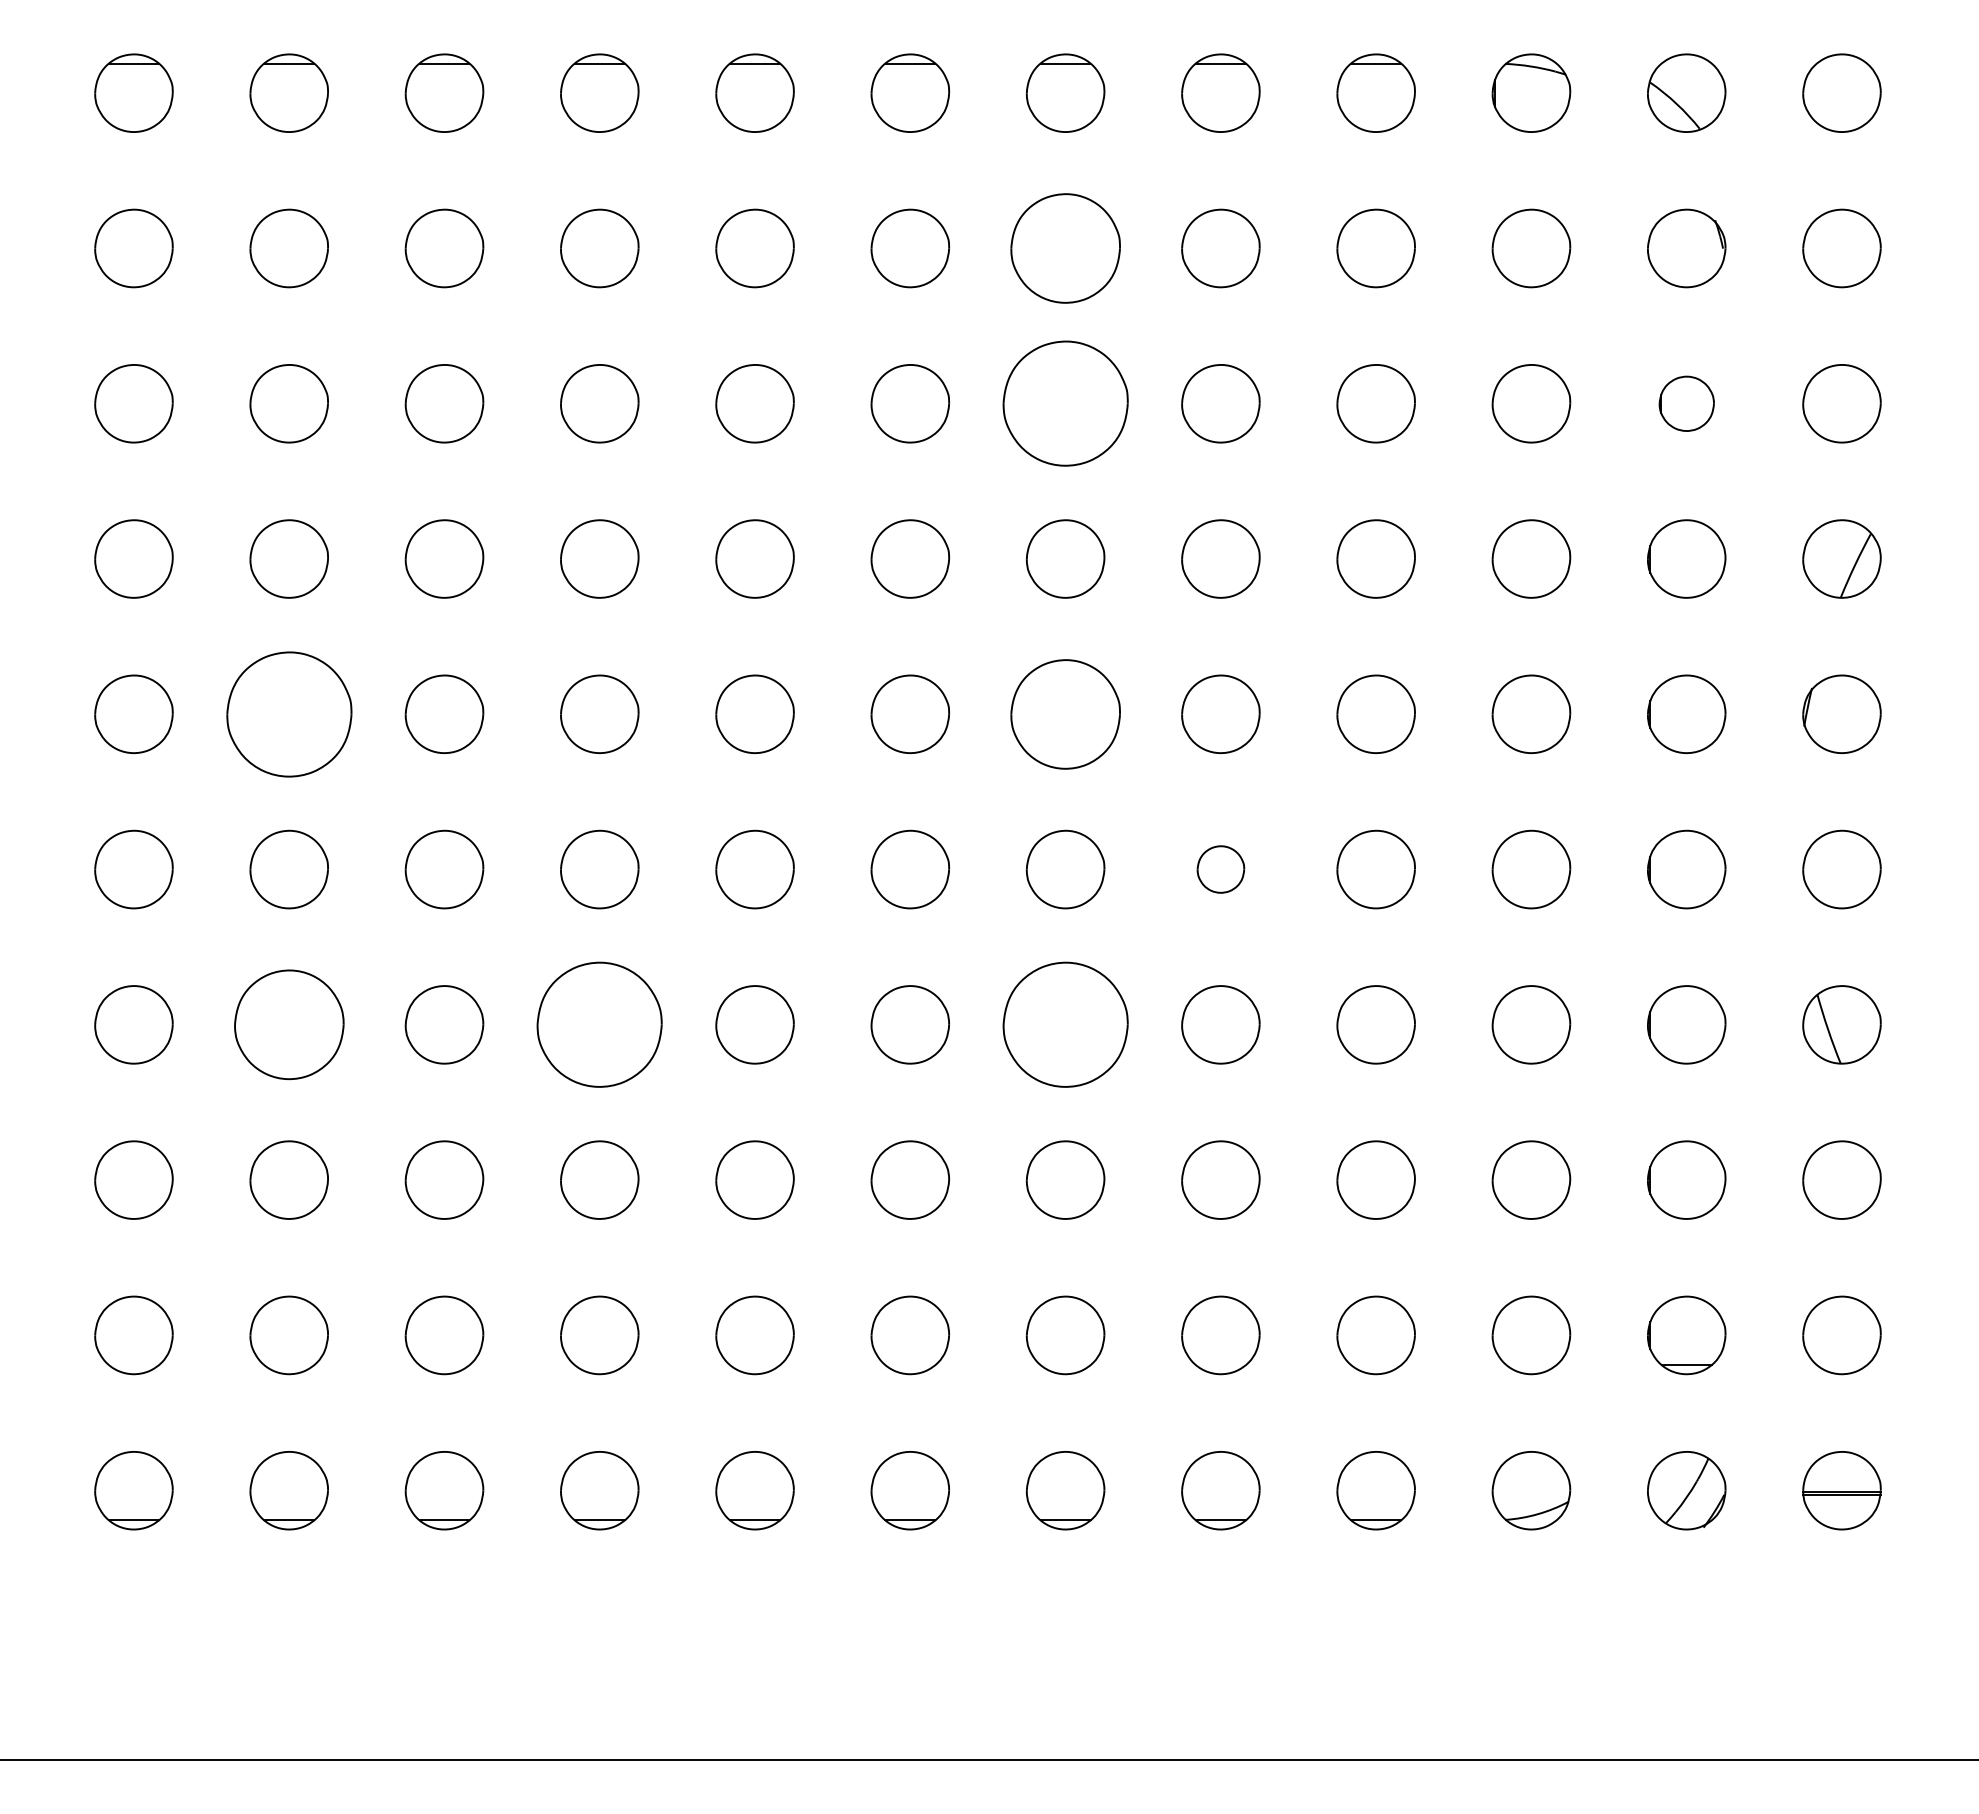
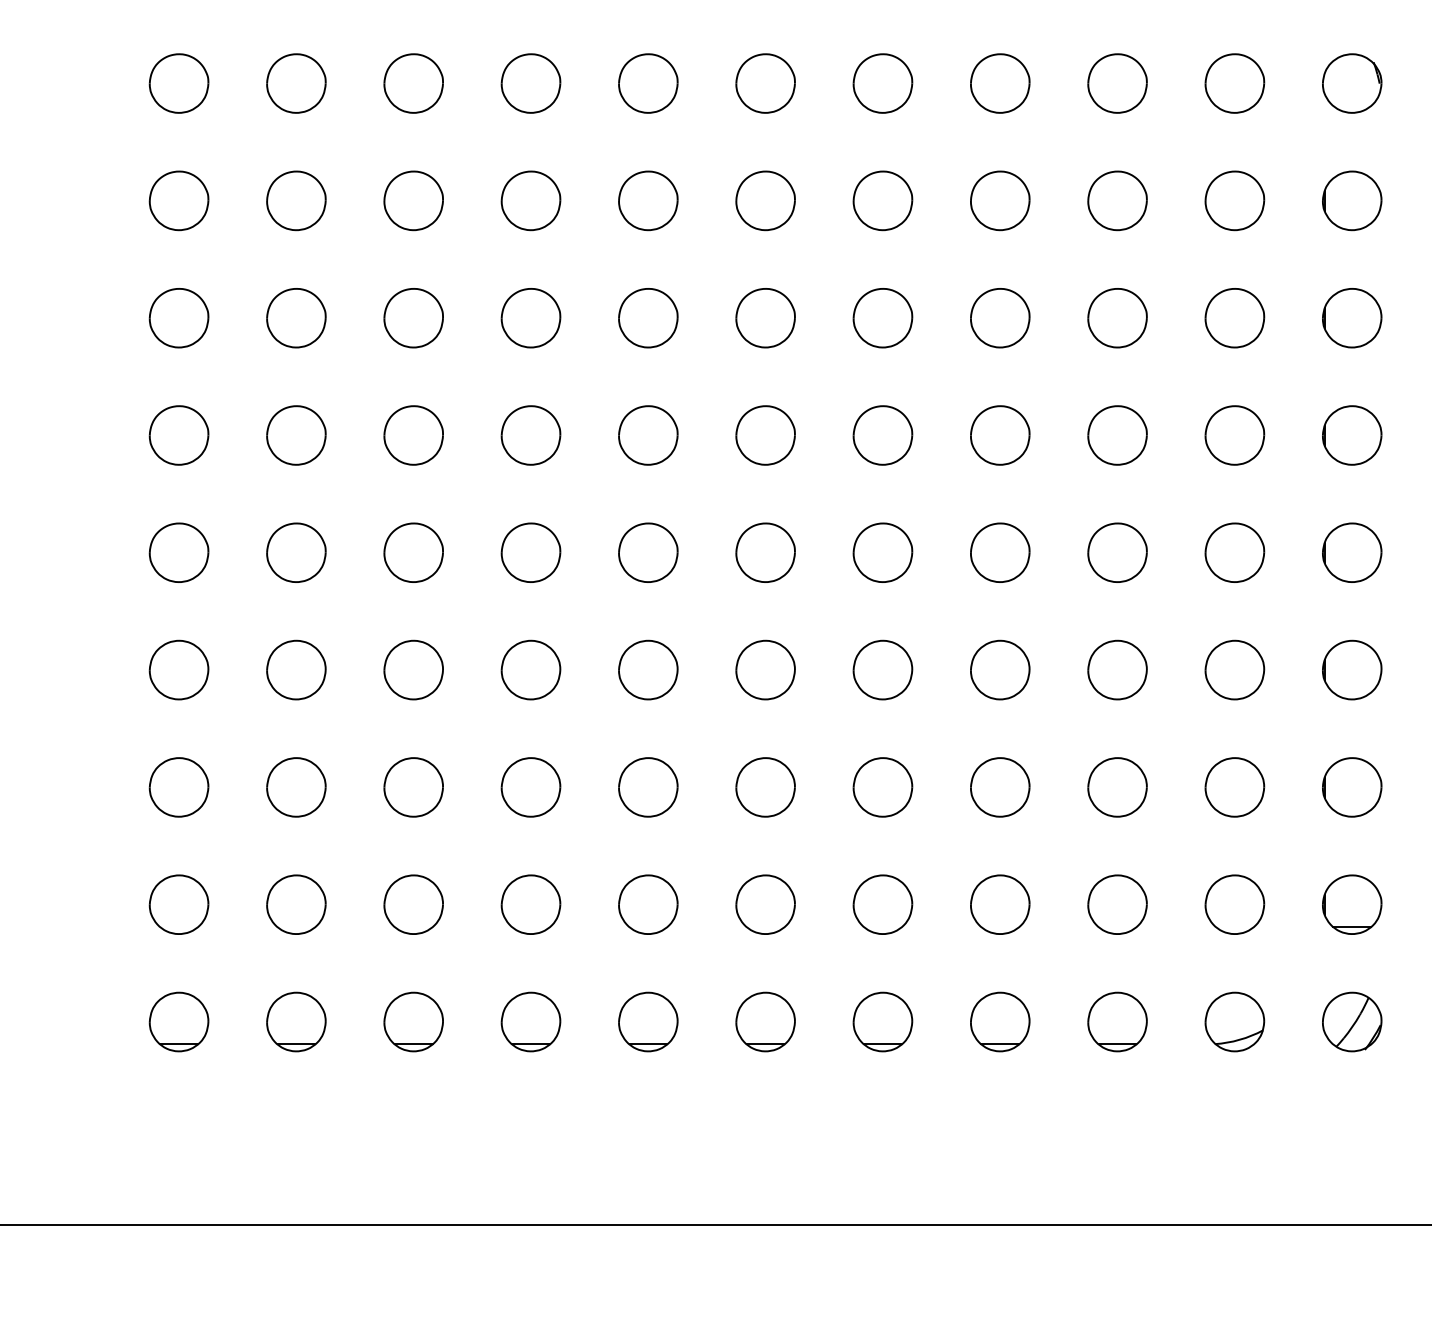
part: (1065, 248) -> (882, 83), size x0.71
part: (1065, 403) -> (882, 200), size x0.62
part: (1686, 403) -> (1352, 200), size x1.43
part: (288, 713) -> (295, 434), size x0.62
part: (1065, 713) -> (882, 434), size x0.71
part: (1220, 869) -> (999, 552), size x1.67
part: (288, 1024) -> (295, 669), size x0.71
part: (599, 1024) -> (530, 669), size x0.62
part: (1065, 1024) -> (882, 669), size x0.62

